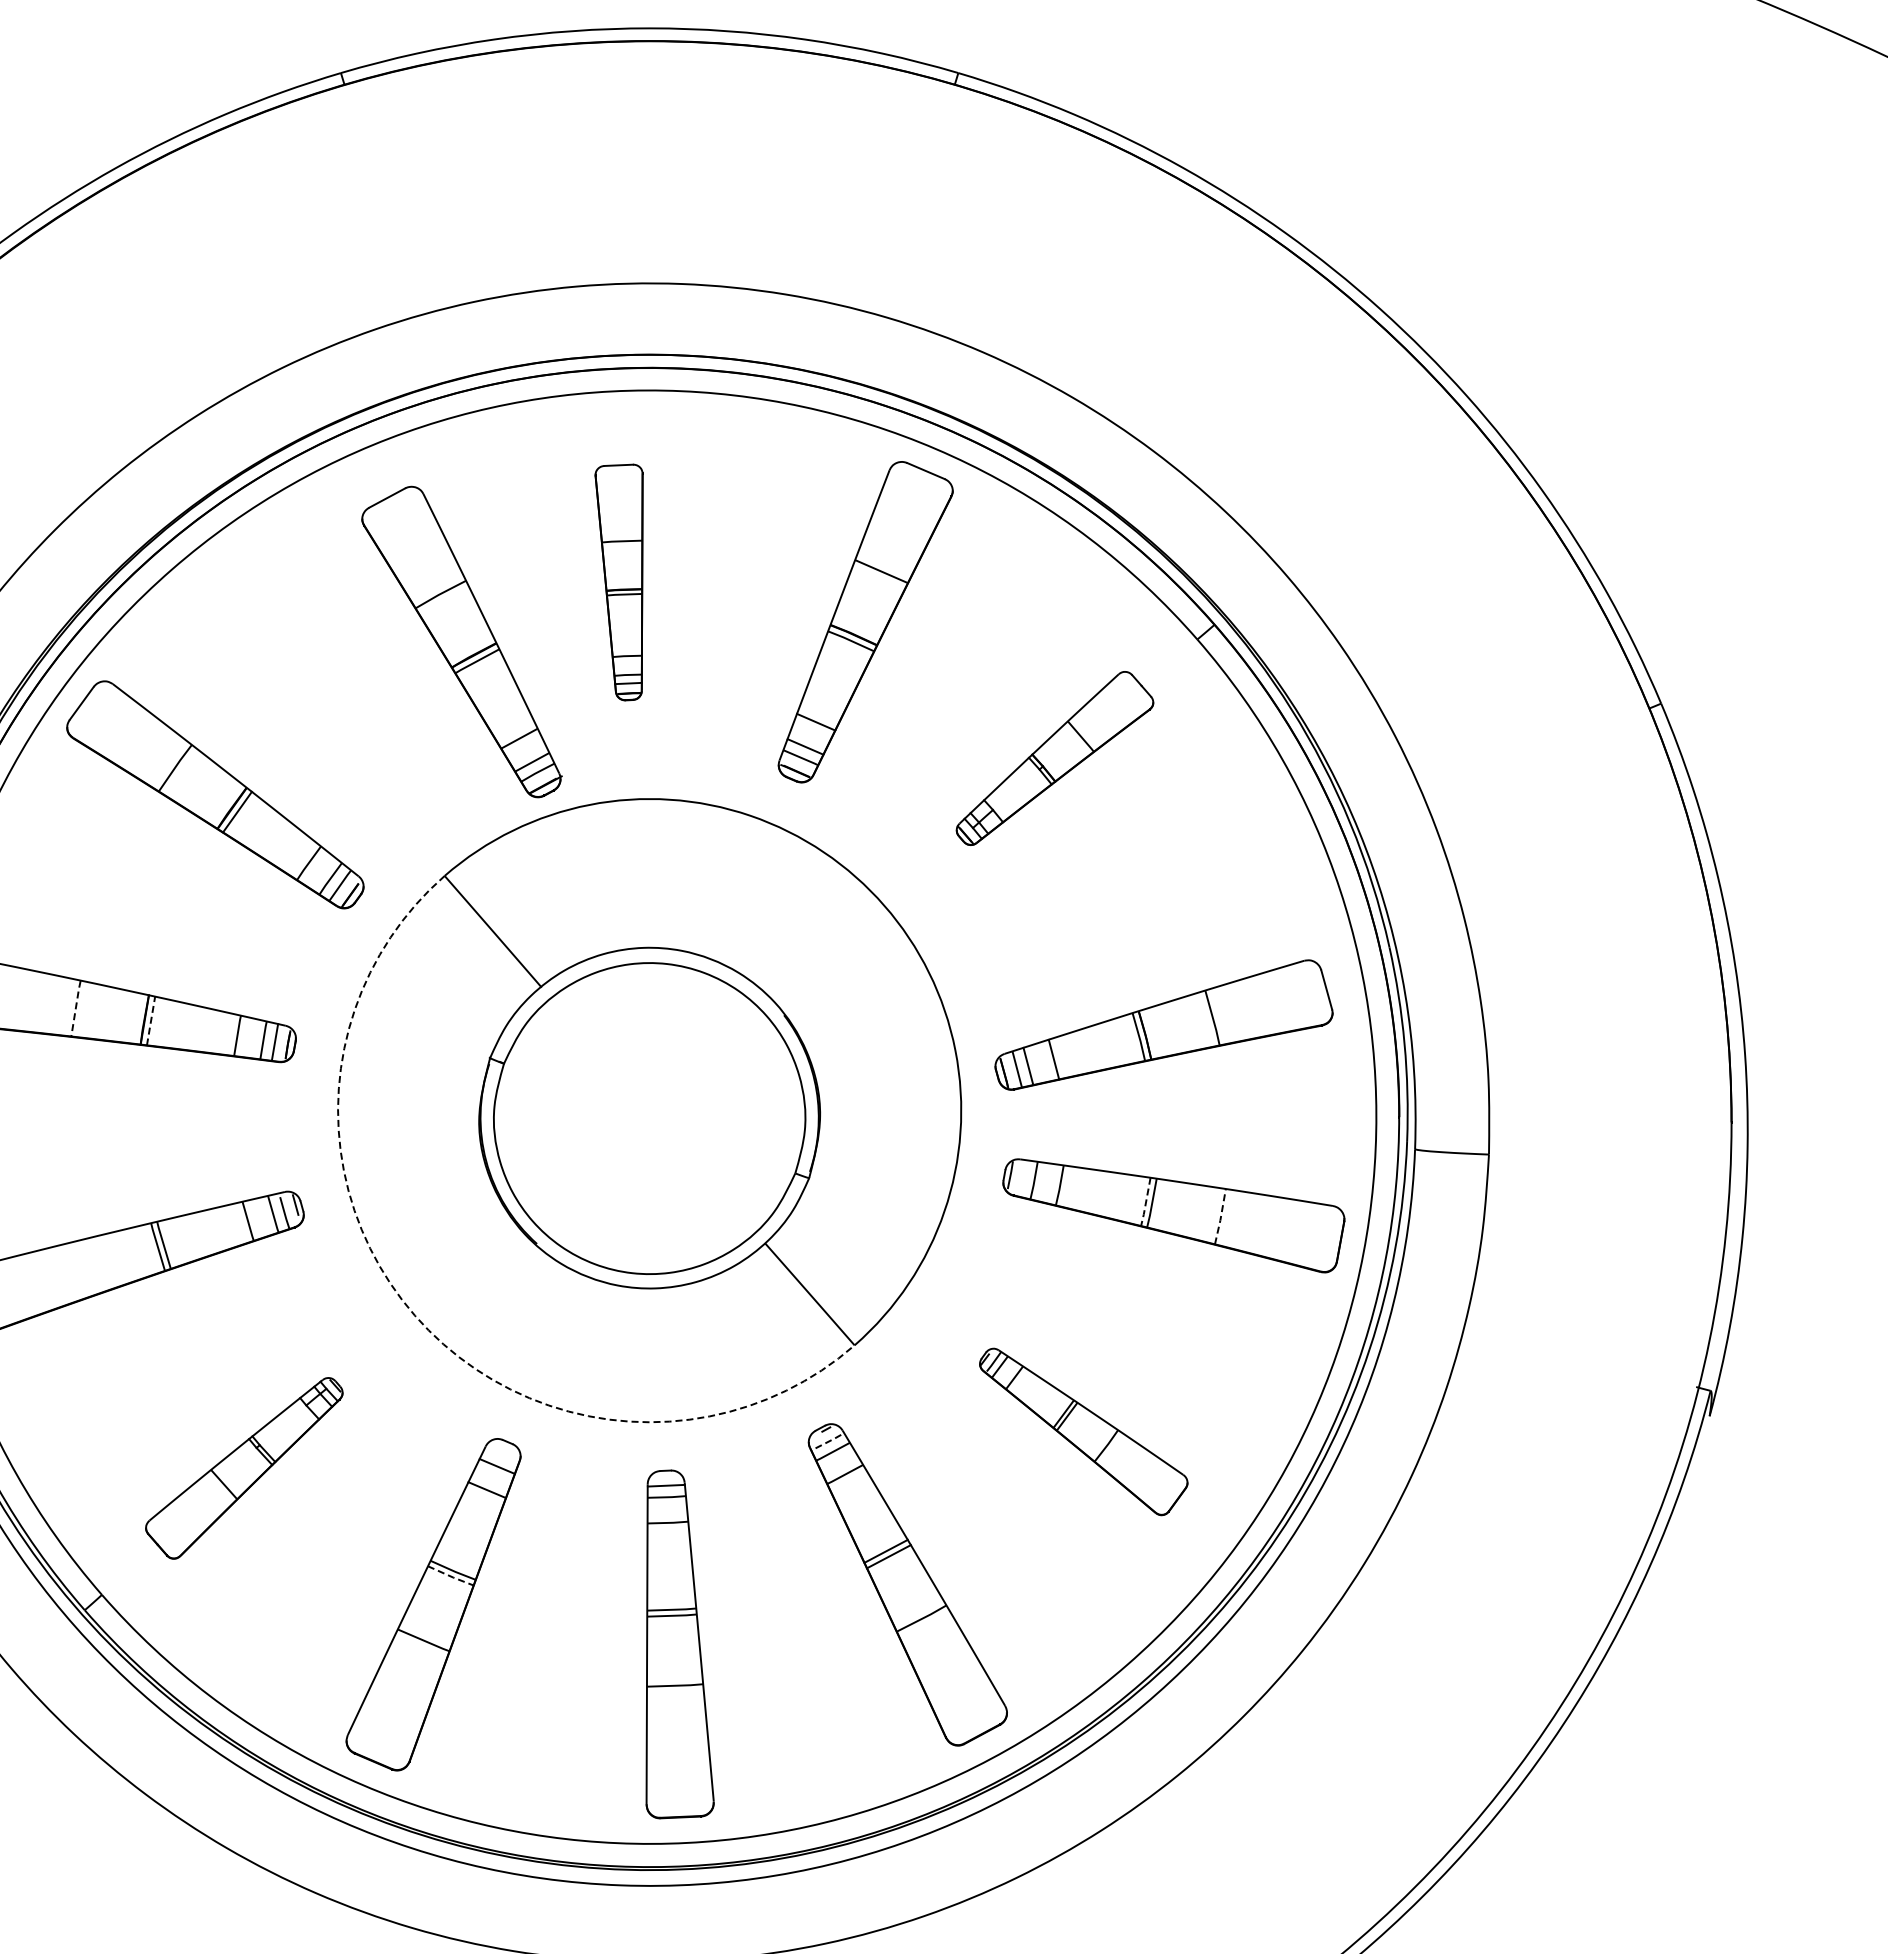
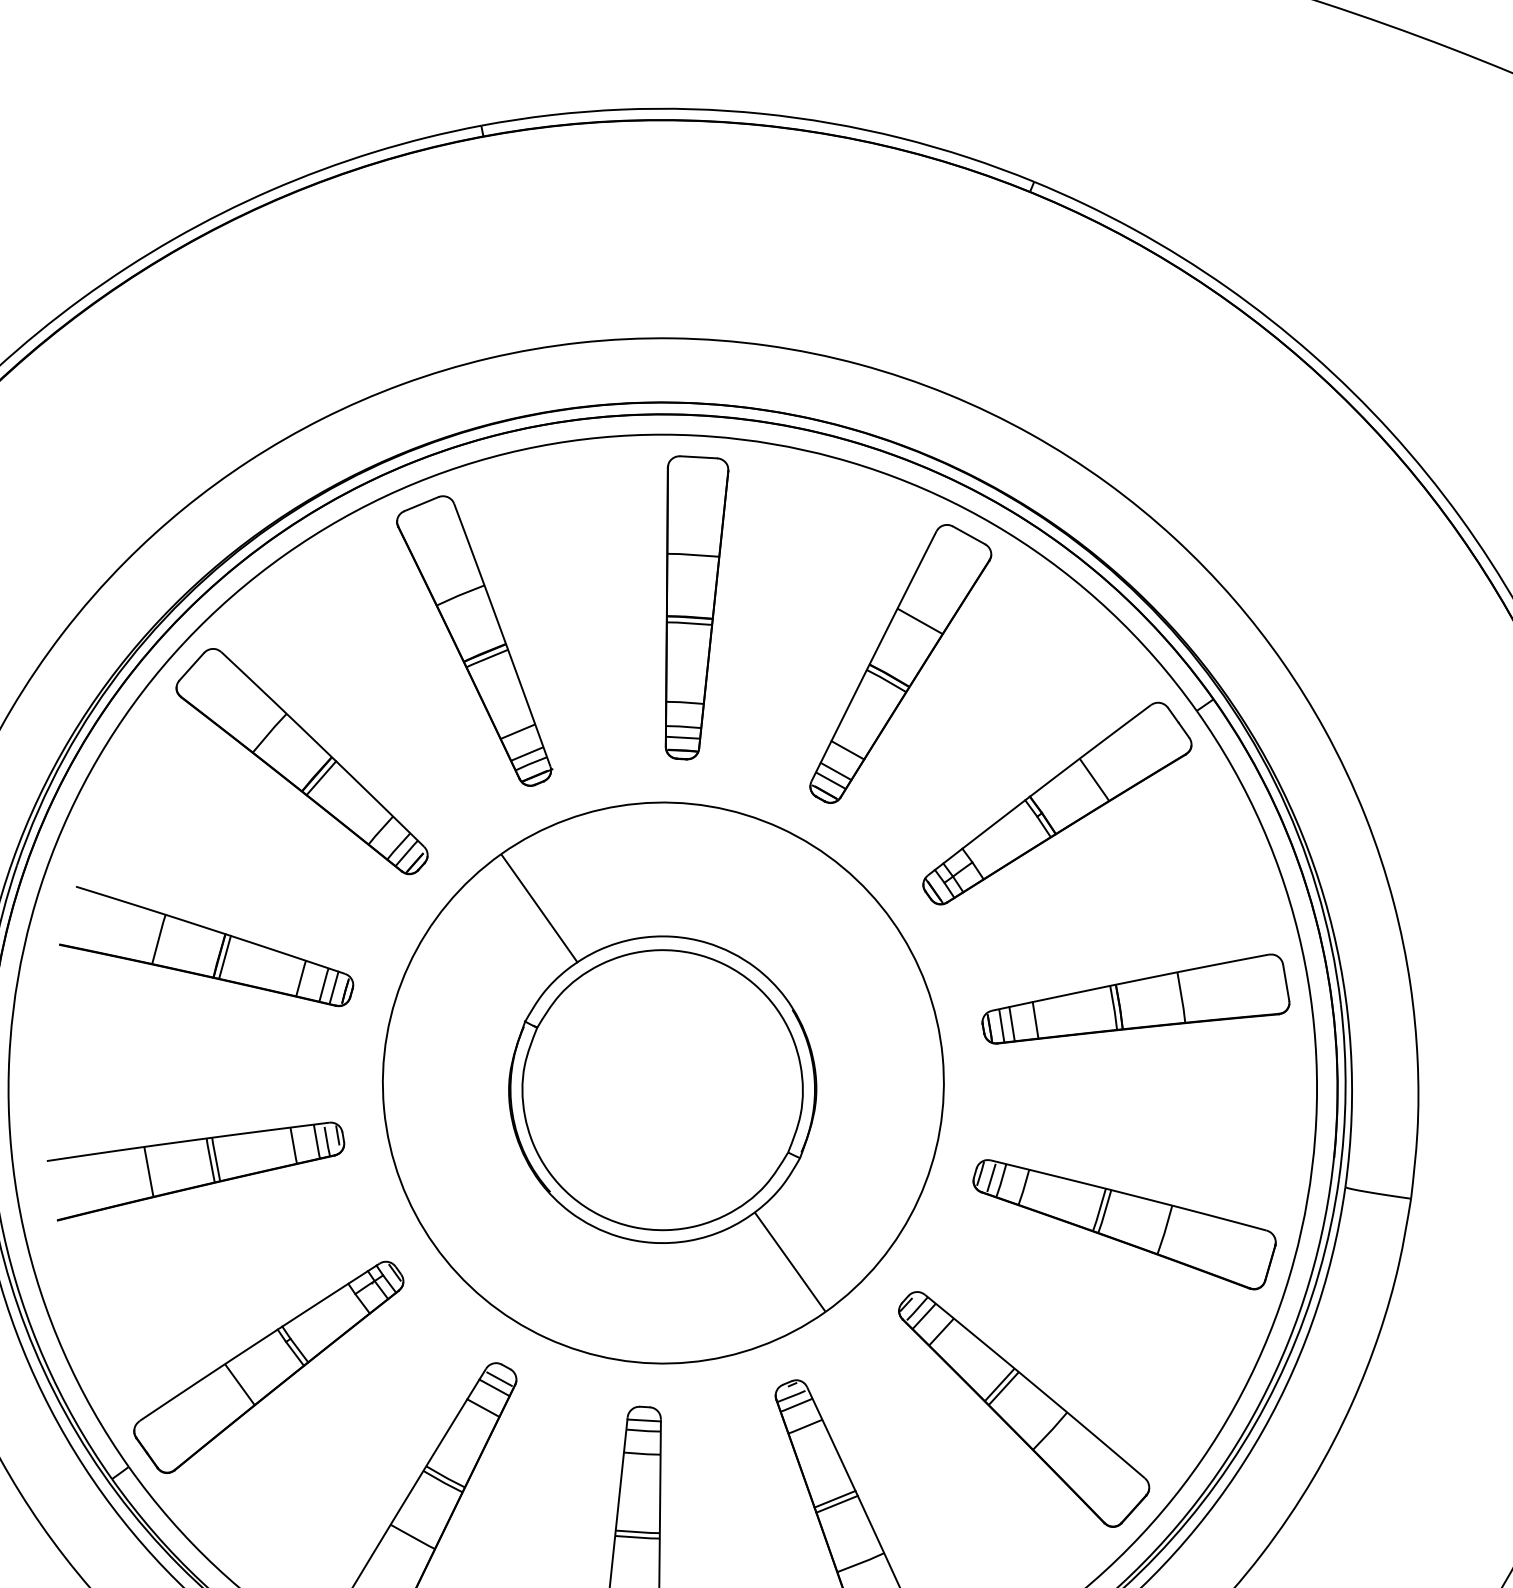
part: (618, 582) -> (683, 607), size x1.43
part: (461, 641) -> (474, 639), moved
part: (1054, 758) -> (1058, 804), size x1.43
line: (75, 1008) -> (158, 939), dashed -> solid
line: (151, 1021) -> (225, 957), dashed -> solid
part: (1163, 1024) -> (1136, 998), moved
line: (1022, 1178) -> (991, 1177), added
line: (1145, 1203) -> (1099, 1211), dashed -> solid
line: (1220, 1217) -> (1164, 1230), dashed -> solid
line: (90, 1266) -> (148, 1171), added
arc: (414, 1315) -> (434, 1245), dashed -> solid
part: (1083, 1431) -> (1022, 1409), size x1.43
line: (826, 1442) -> (791, 1396), dashed -> solid
line: (501, 1456) -> (499, 1379), added
part: (244, 1468) -> (267, 1366), size x1.43
line: (451, 1576) -> (443, 1482), dashed -> solid

